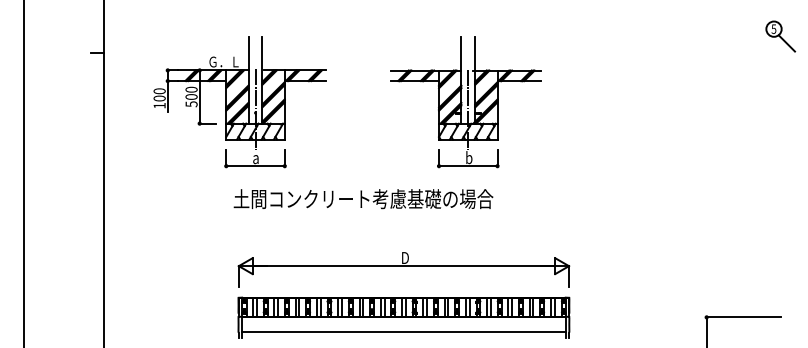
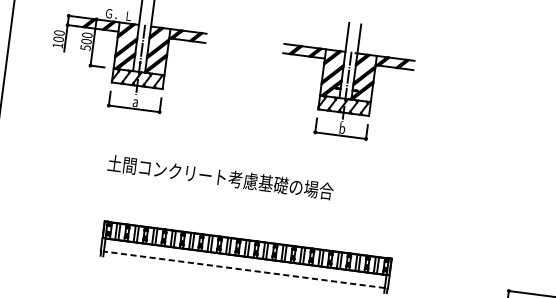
part: (465, 102) -> (345, 80), moved
text: (363, 199) -> (220, 177), moved
part: (403, 269) -> (251, 215), removed
line: (403, 332) -> (243, 269), solid -> dashed

